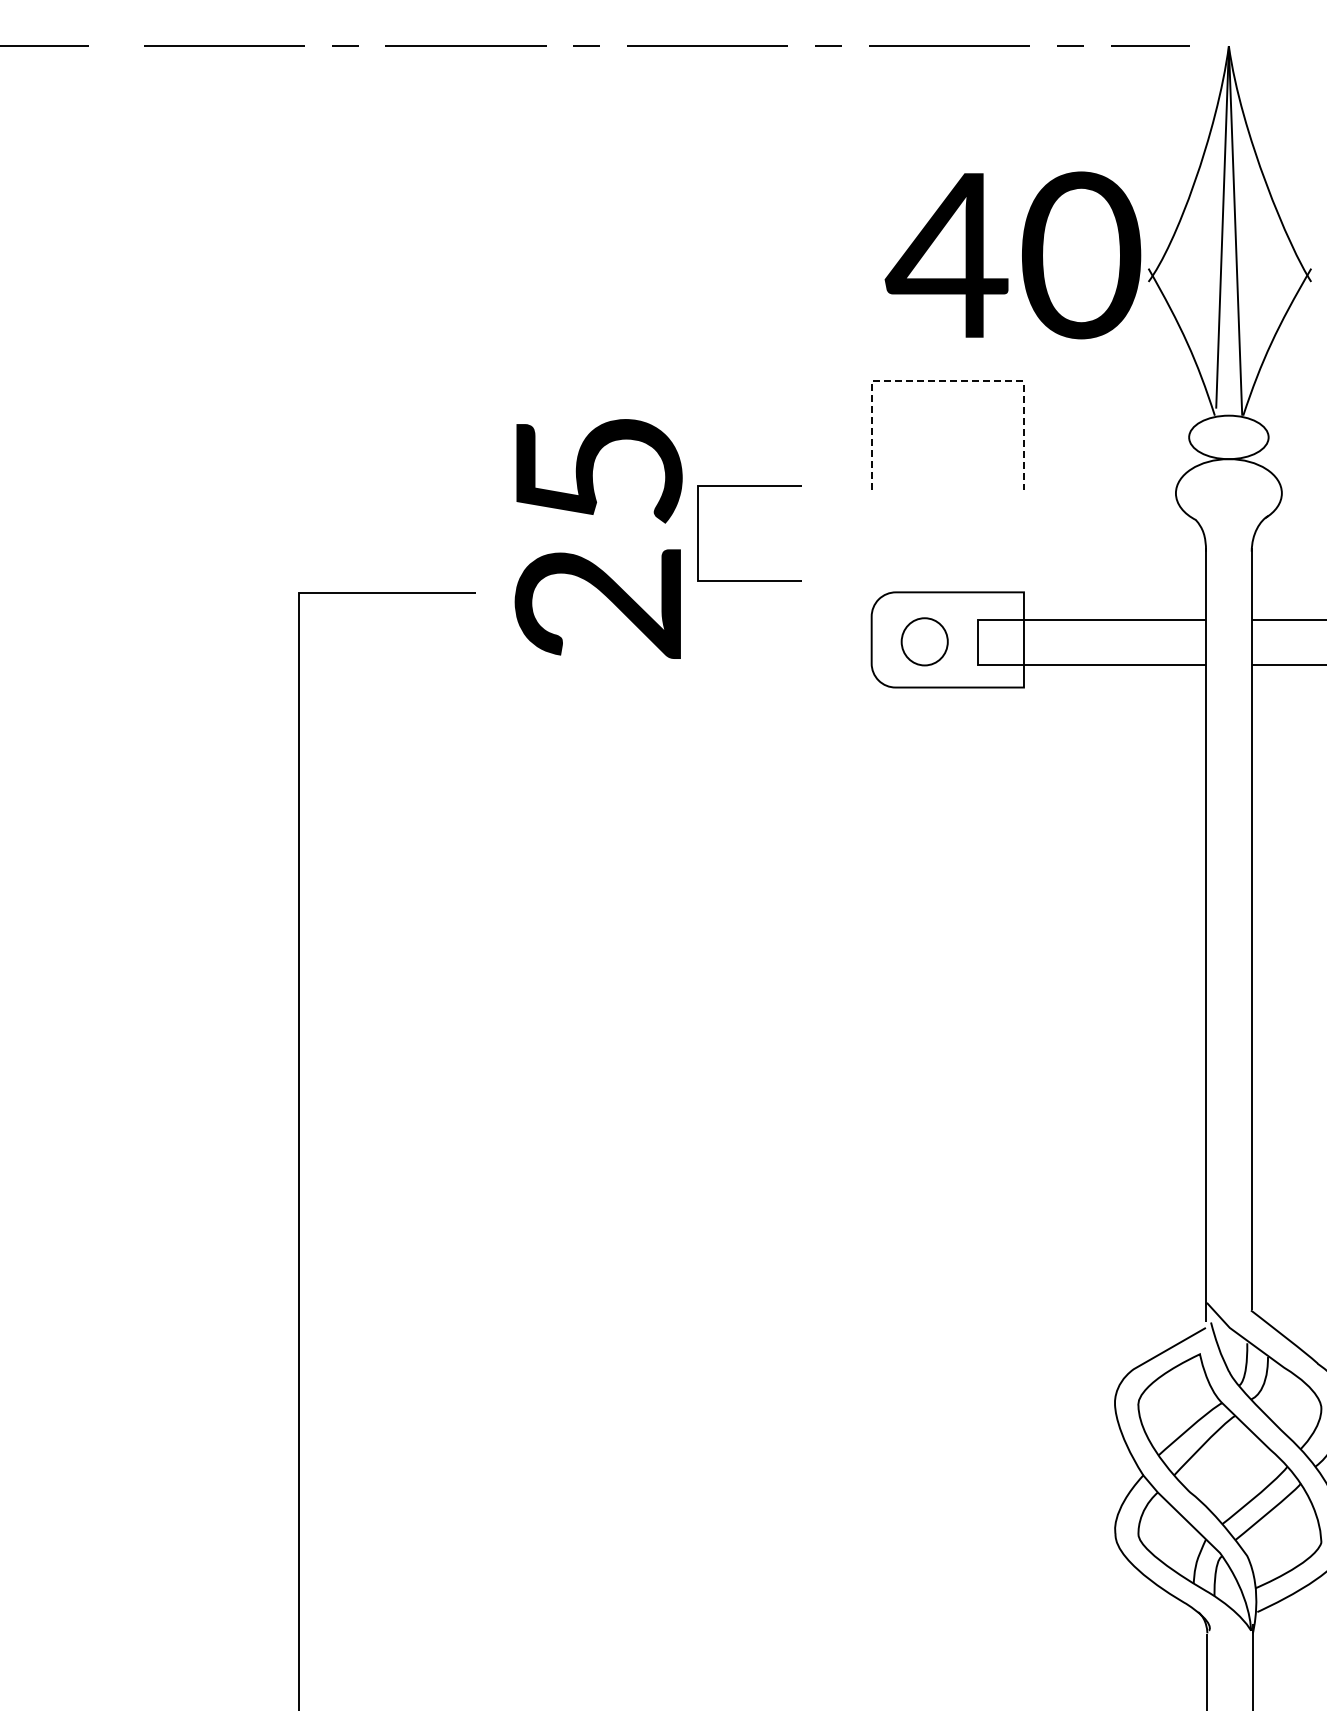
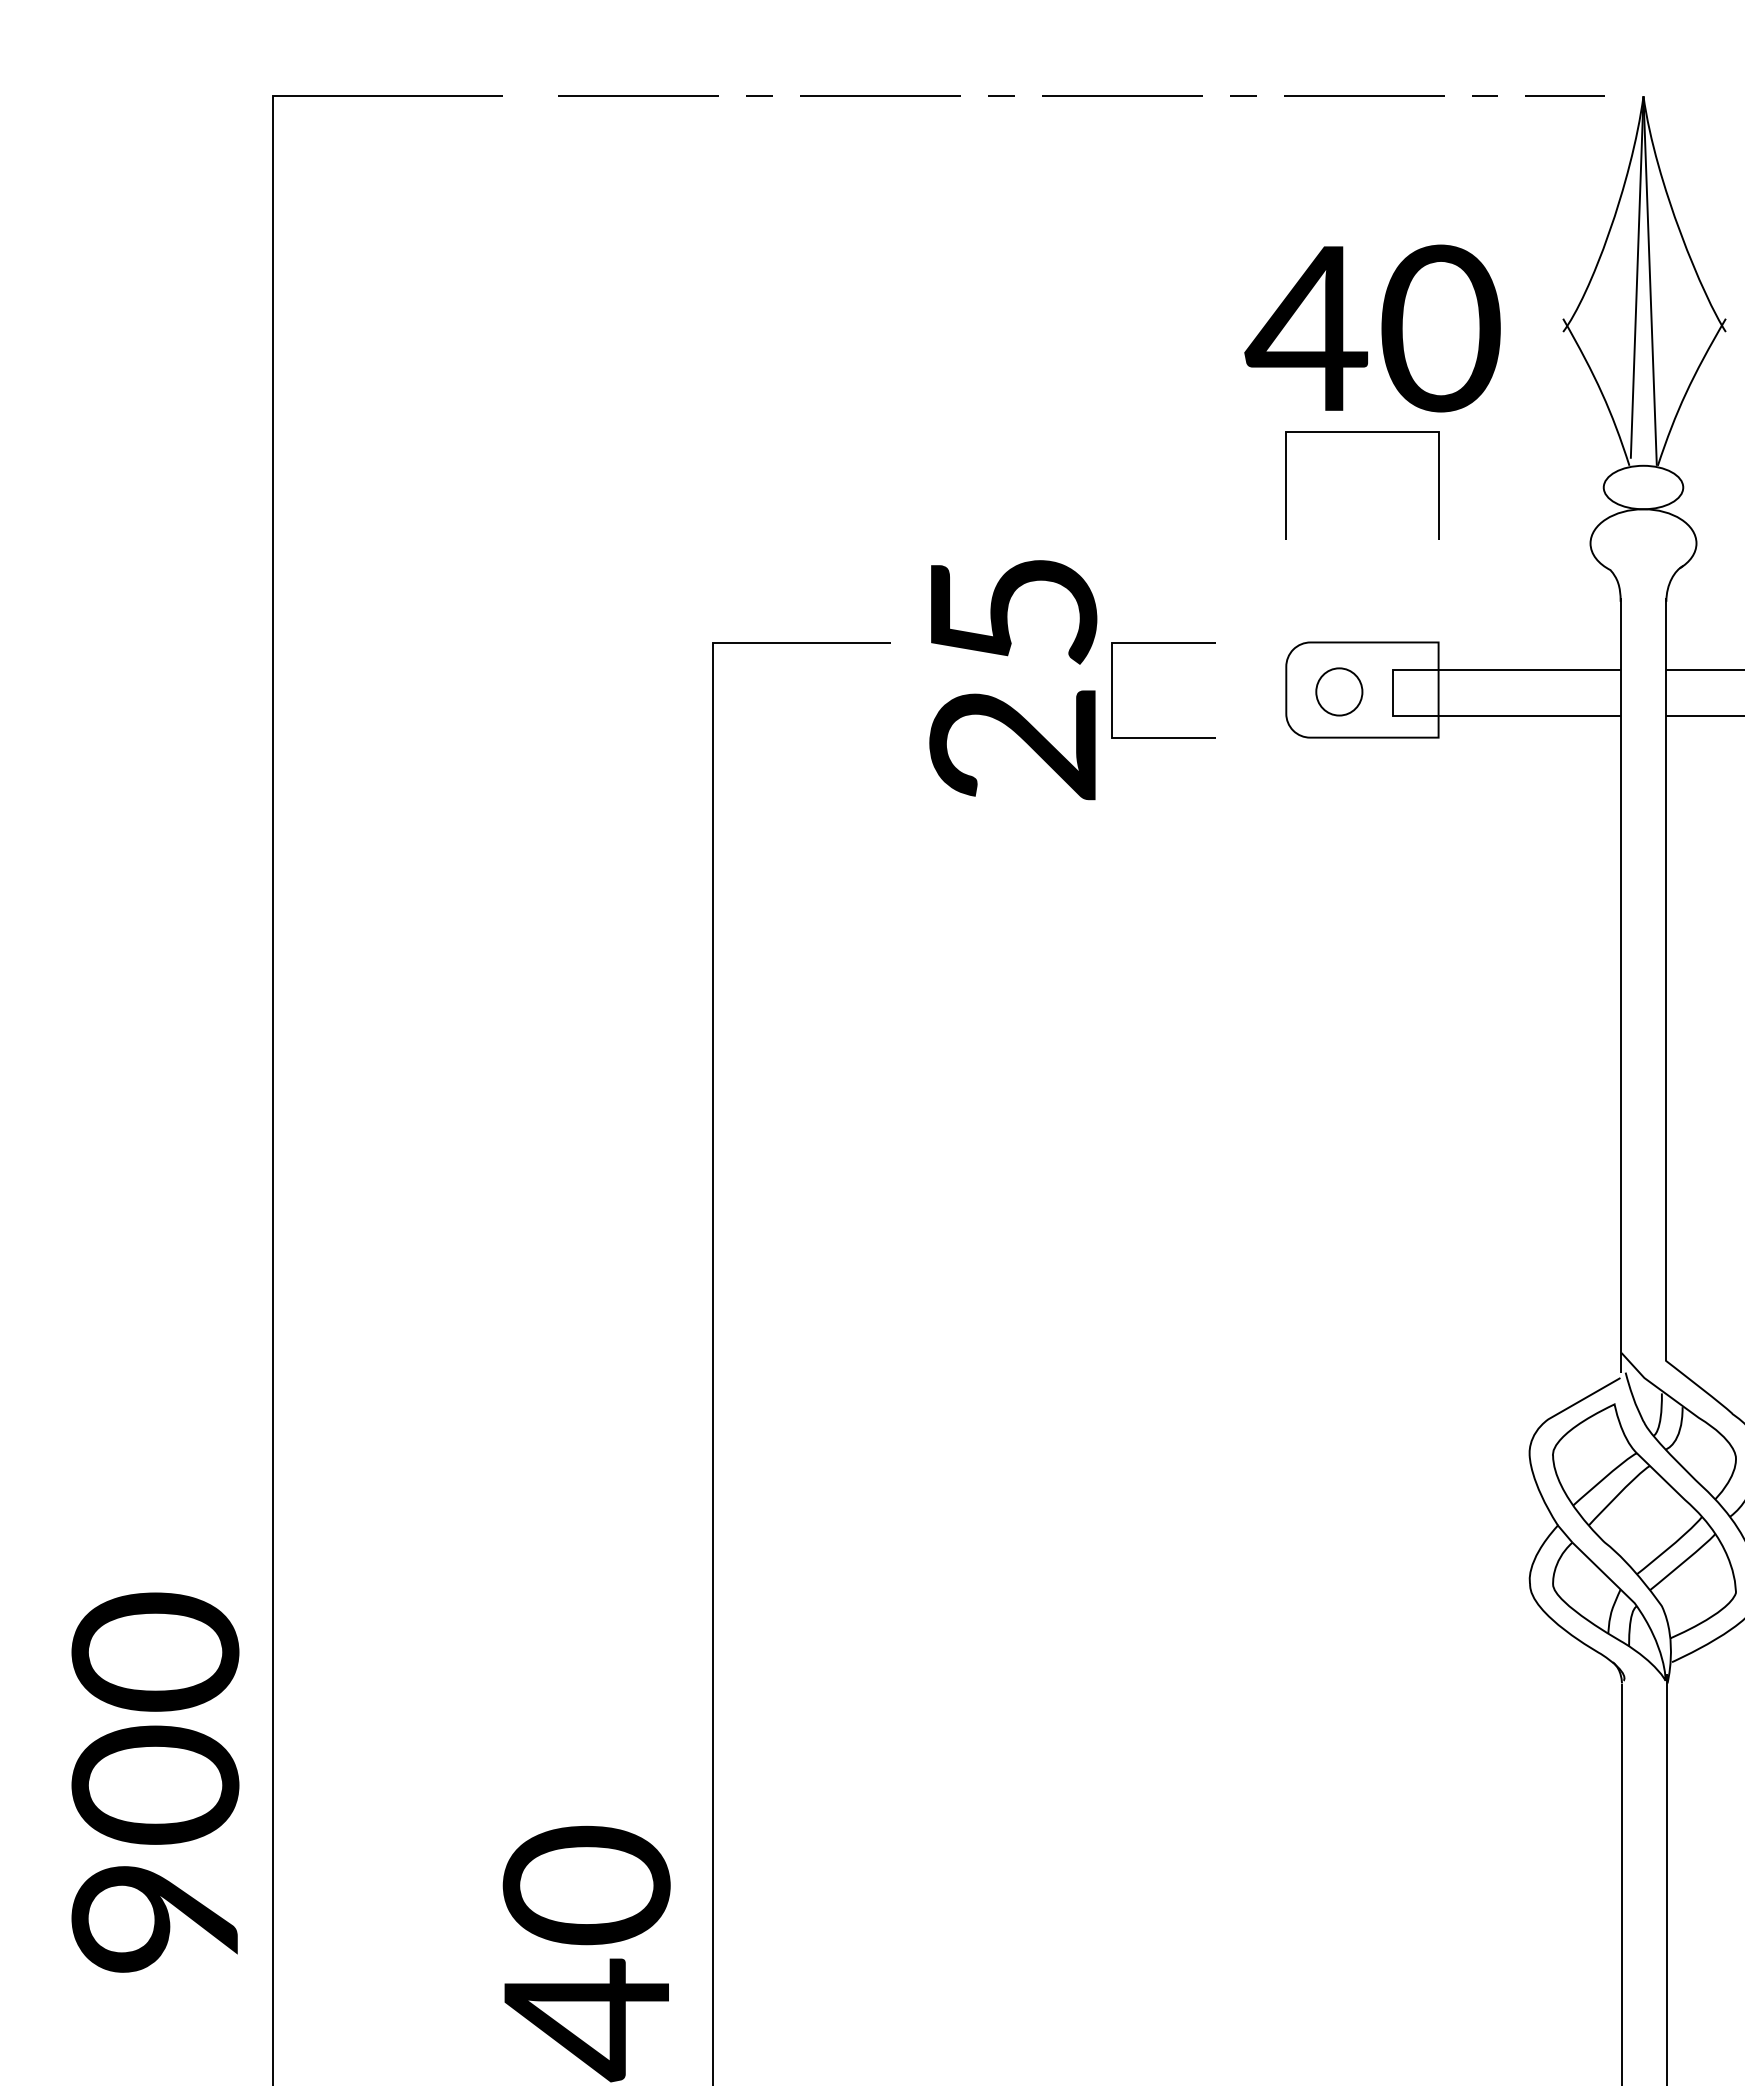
text: (1012, 255) -> (1372, 328), moved
line: (947, 381) -> (1362, 431), dashed -> solid
line: (748, 486) -> (1163, 643), moved
text: (598, 539) -> (1013, 680), moved

